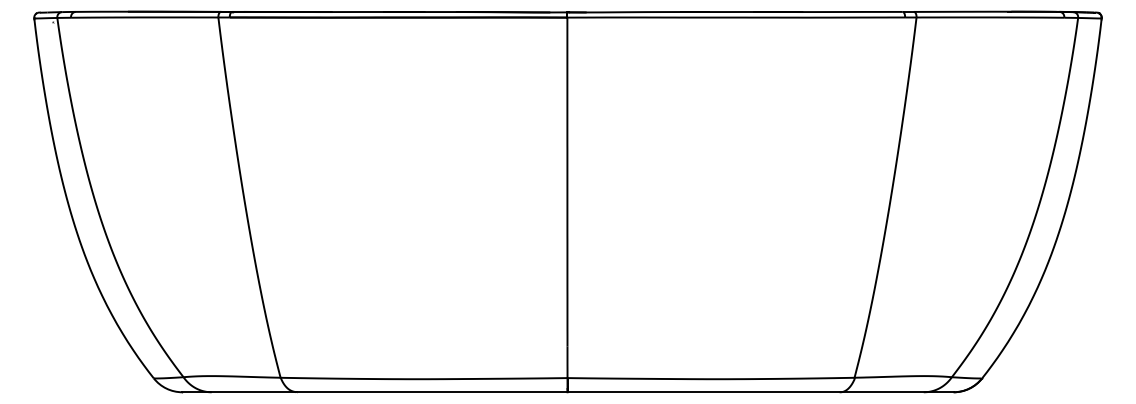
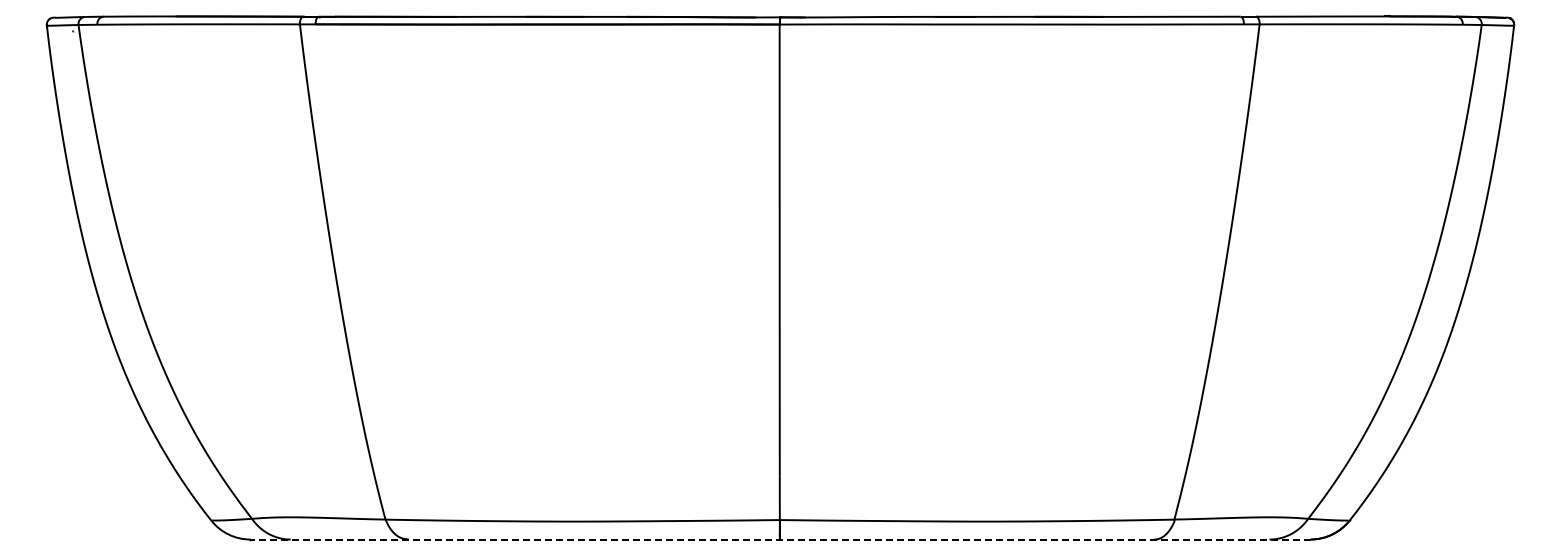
line: (568, 392) -> (780, 539), solid -> dashed

